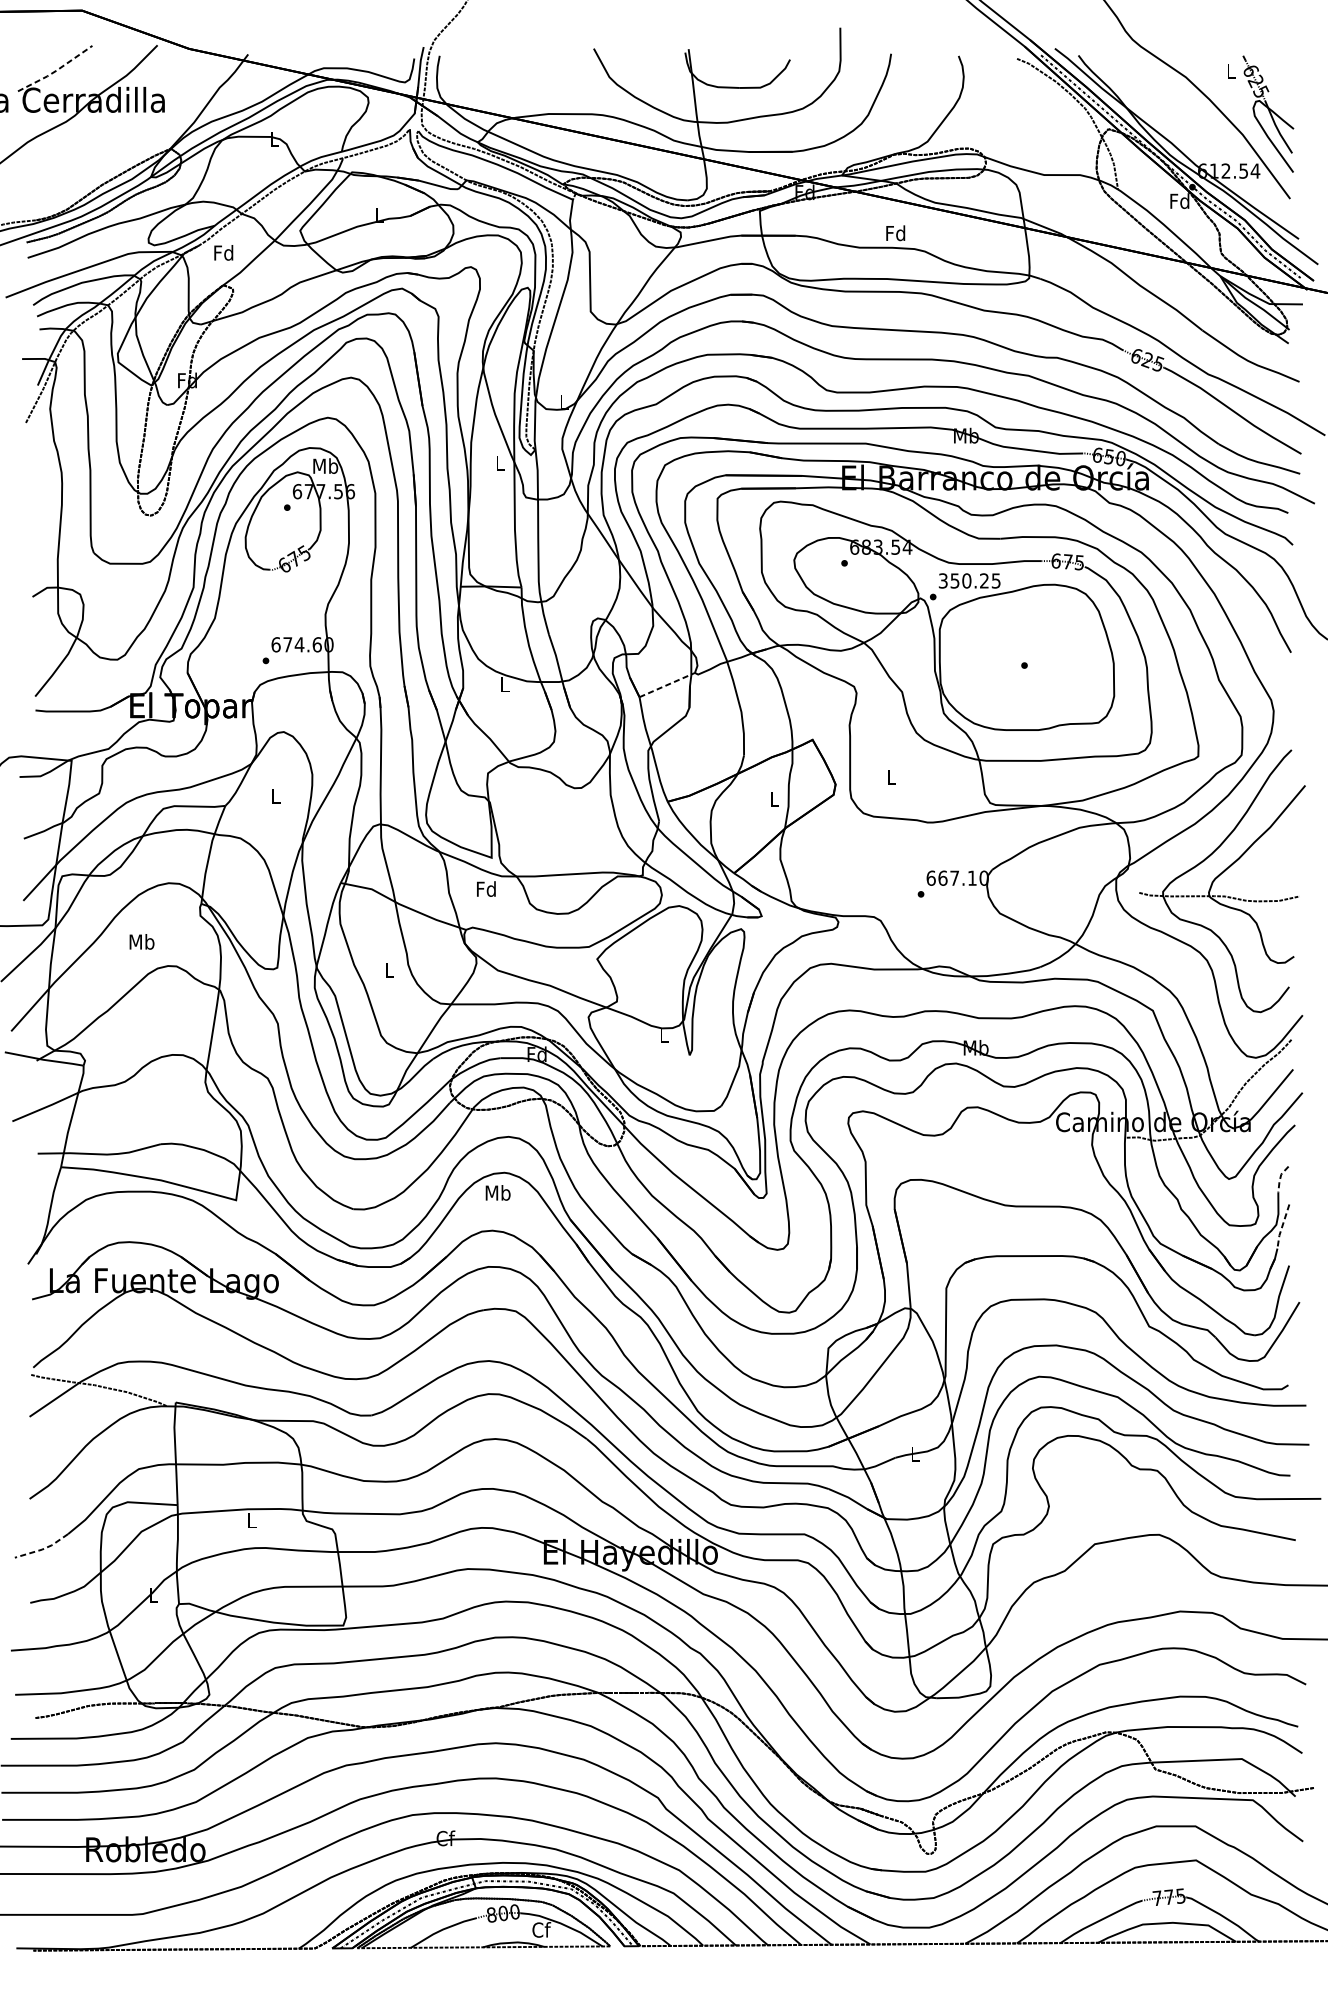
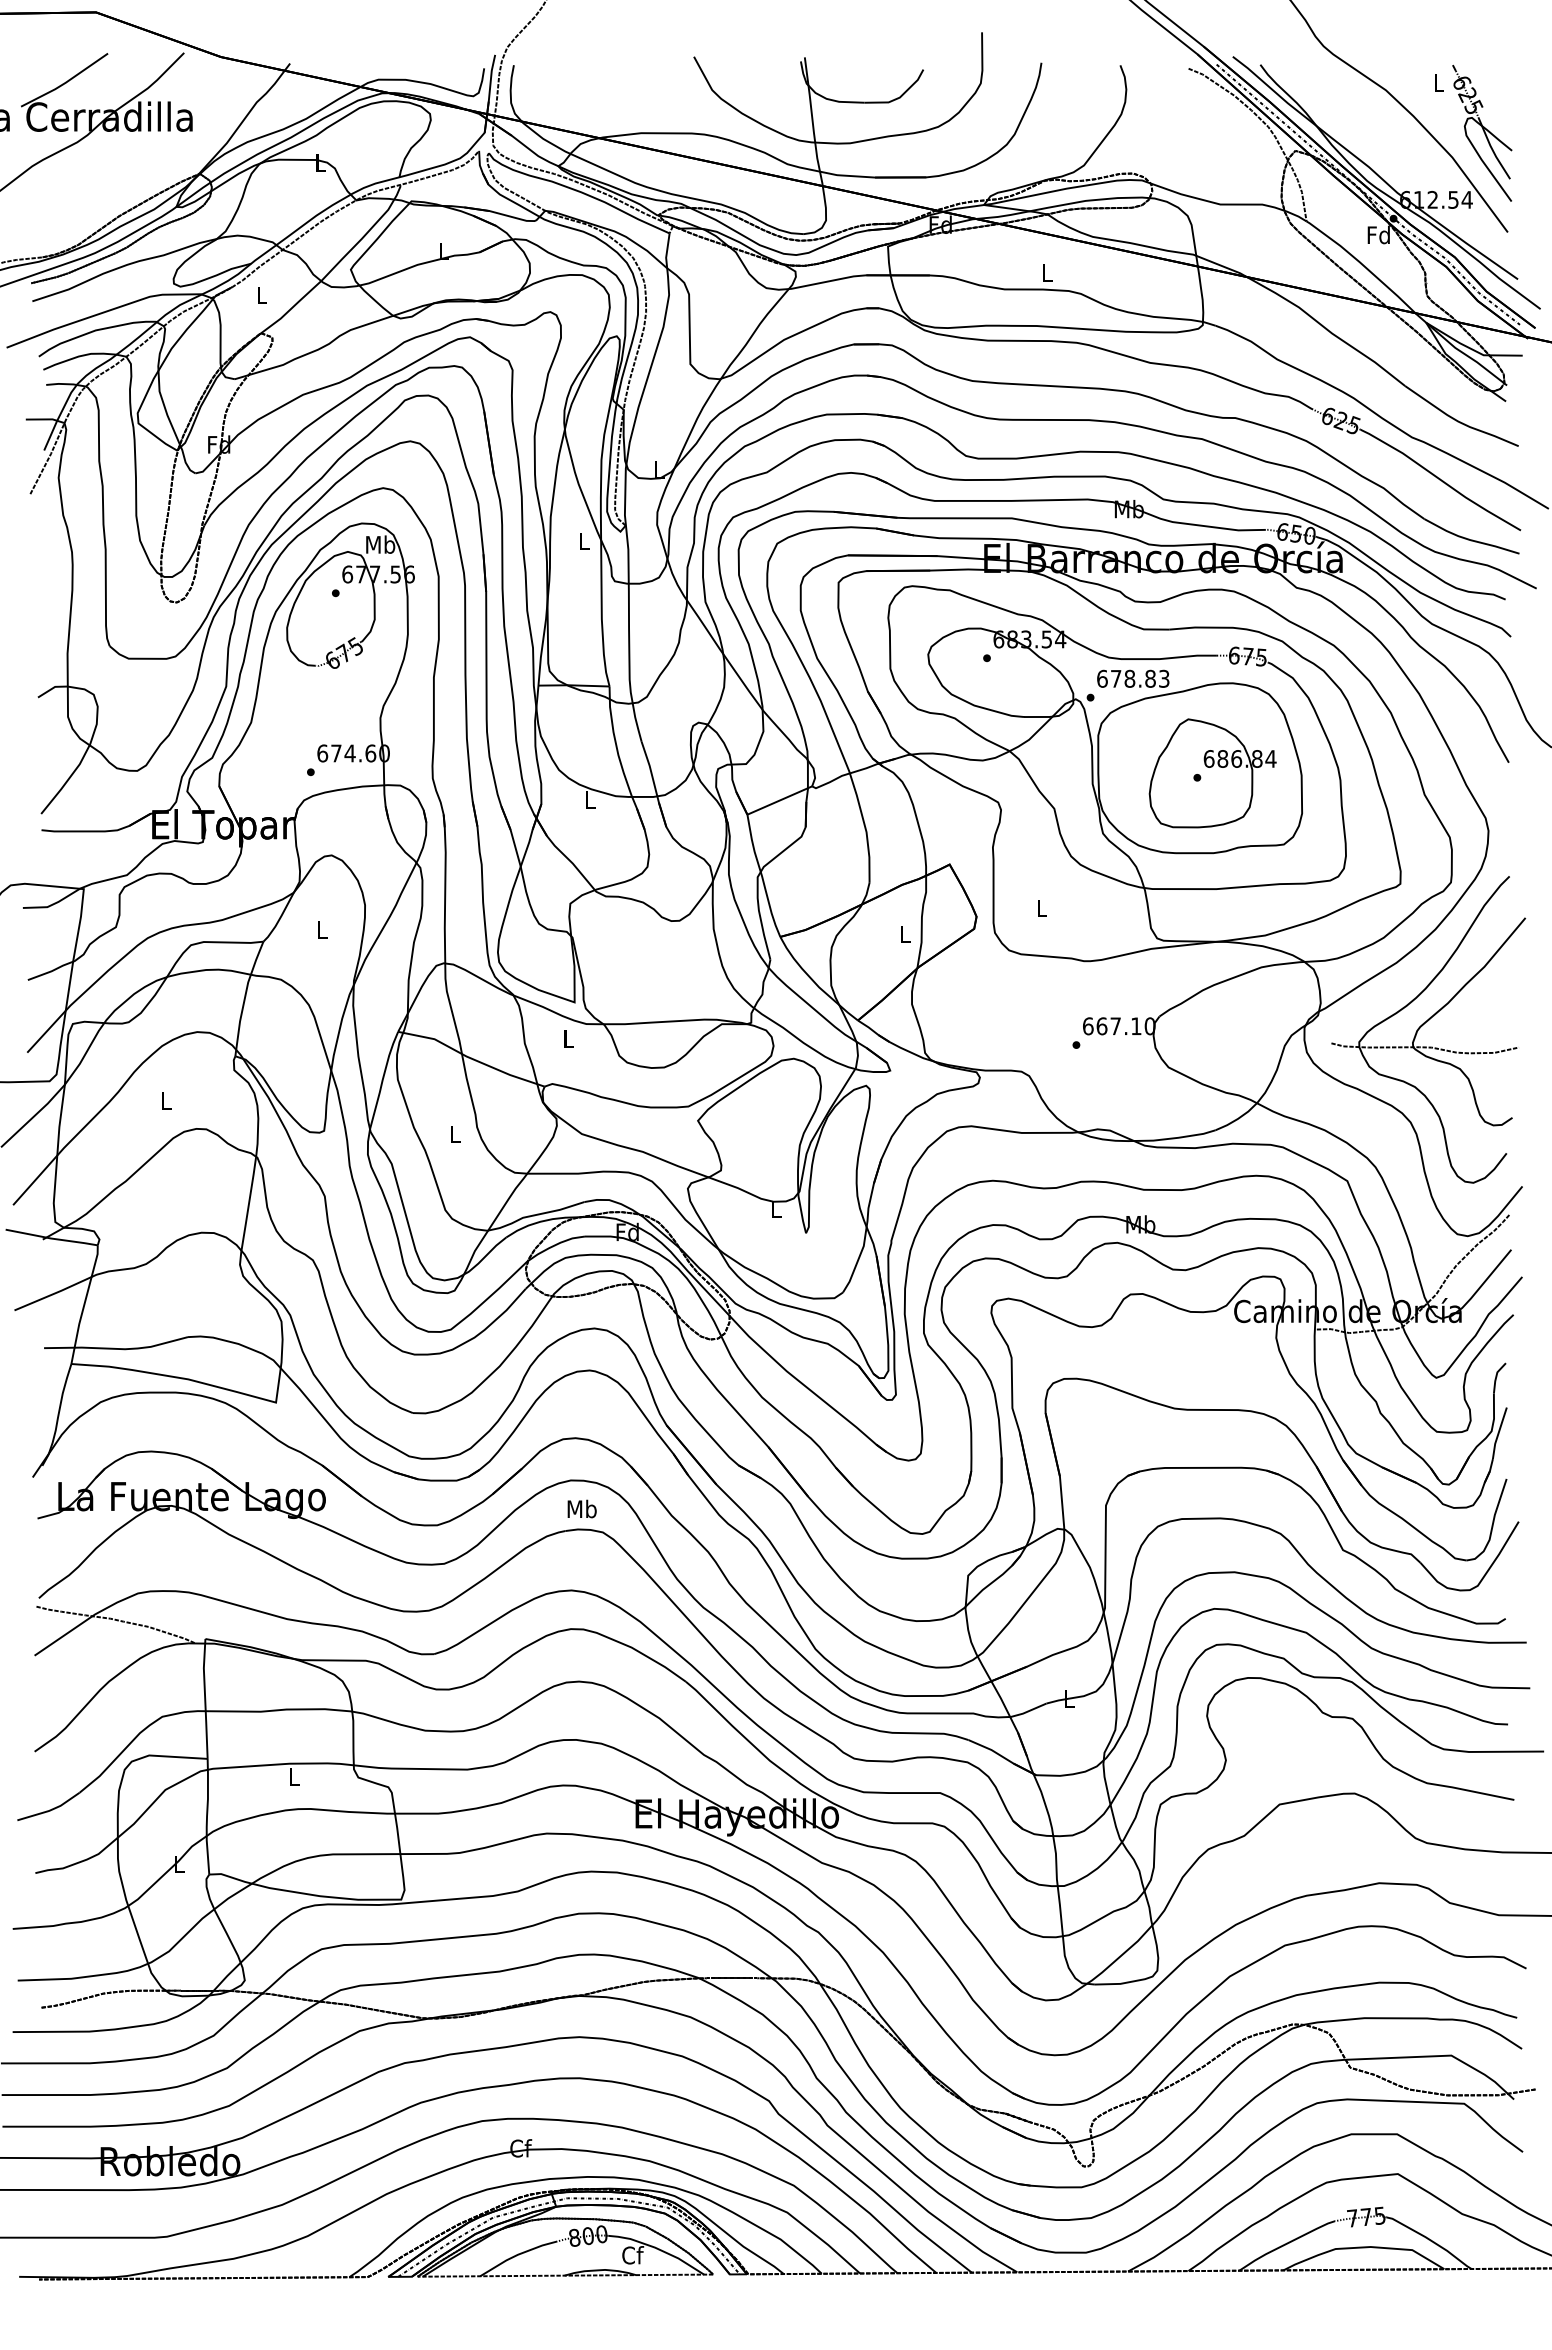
line: (56, 70) -> (65, 82), dashed -> solid
text: (895, 233) -> (1046, 272), Fd -> L
text: (223, 252) -> (261, 295), Fd -> L
text: (969, 580) -> (1133, 678), 350.25 -> 678.83
part: (1037, 661) -> (1212, 773), added
line: (667, 685) -> (780, 800), dashed -> solid
text: (486, 888) -> (568, 1038), Fd -> L
text: (141, 941) -> (165, 1100), Mb -> L
line: (1280, 1177) -> (1496, 1376), dashed -> solid
text: (497, 1192) -> (581, 1508), moved
line: (1282, 1226) -> (1498, 1433), dashed -> solid
line: (43, 1549) -> (50, 1810), dashed -> solid

